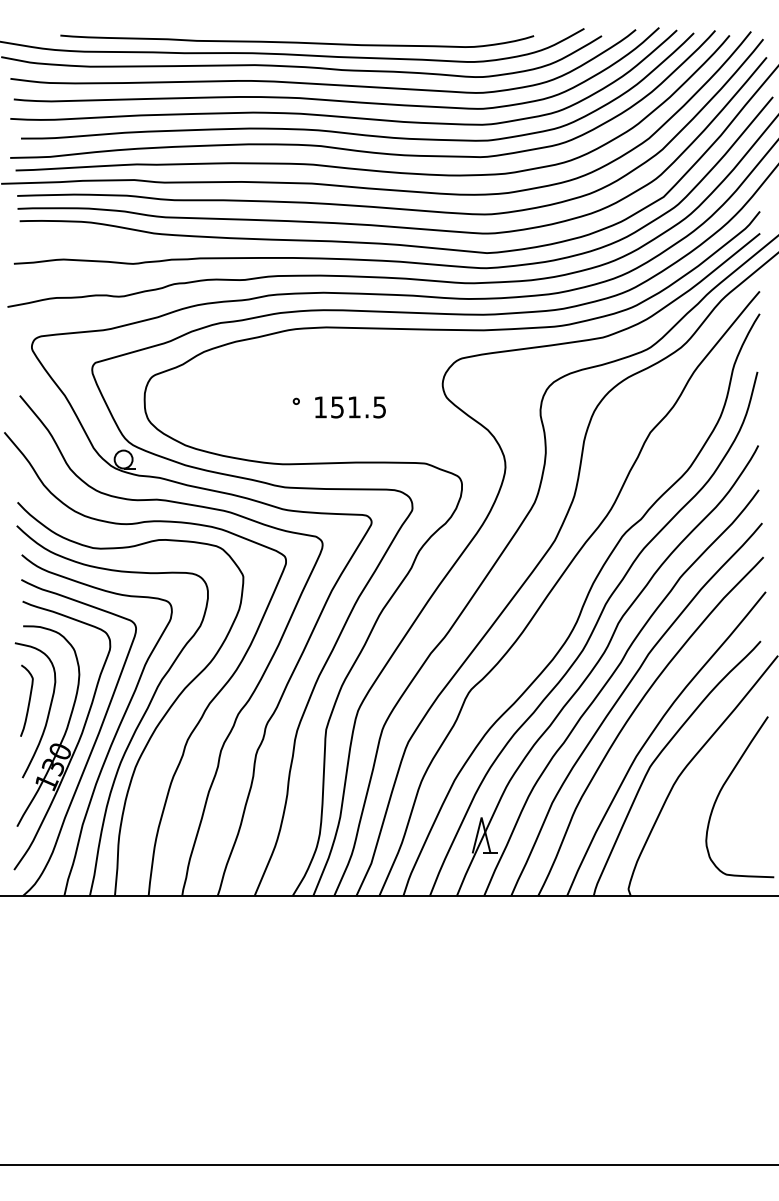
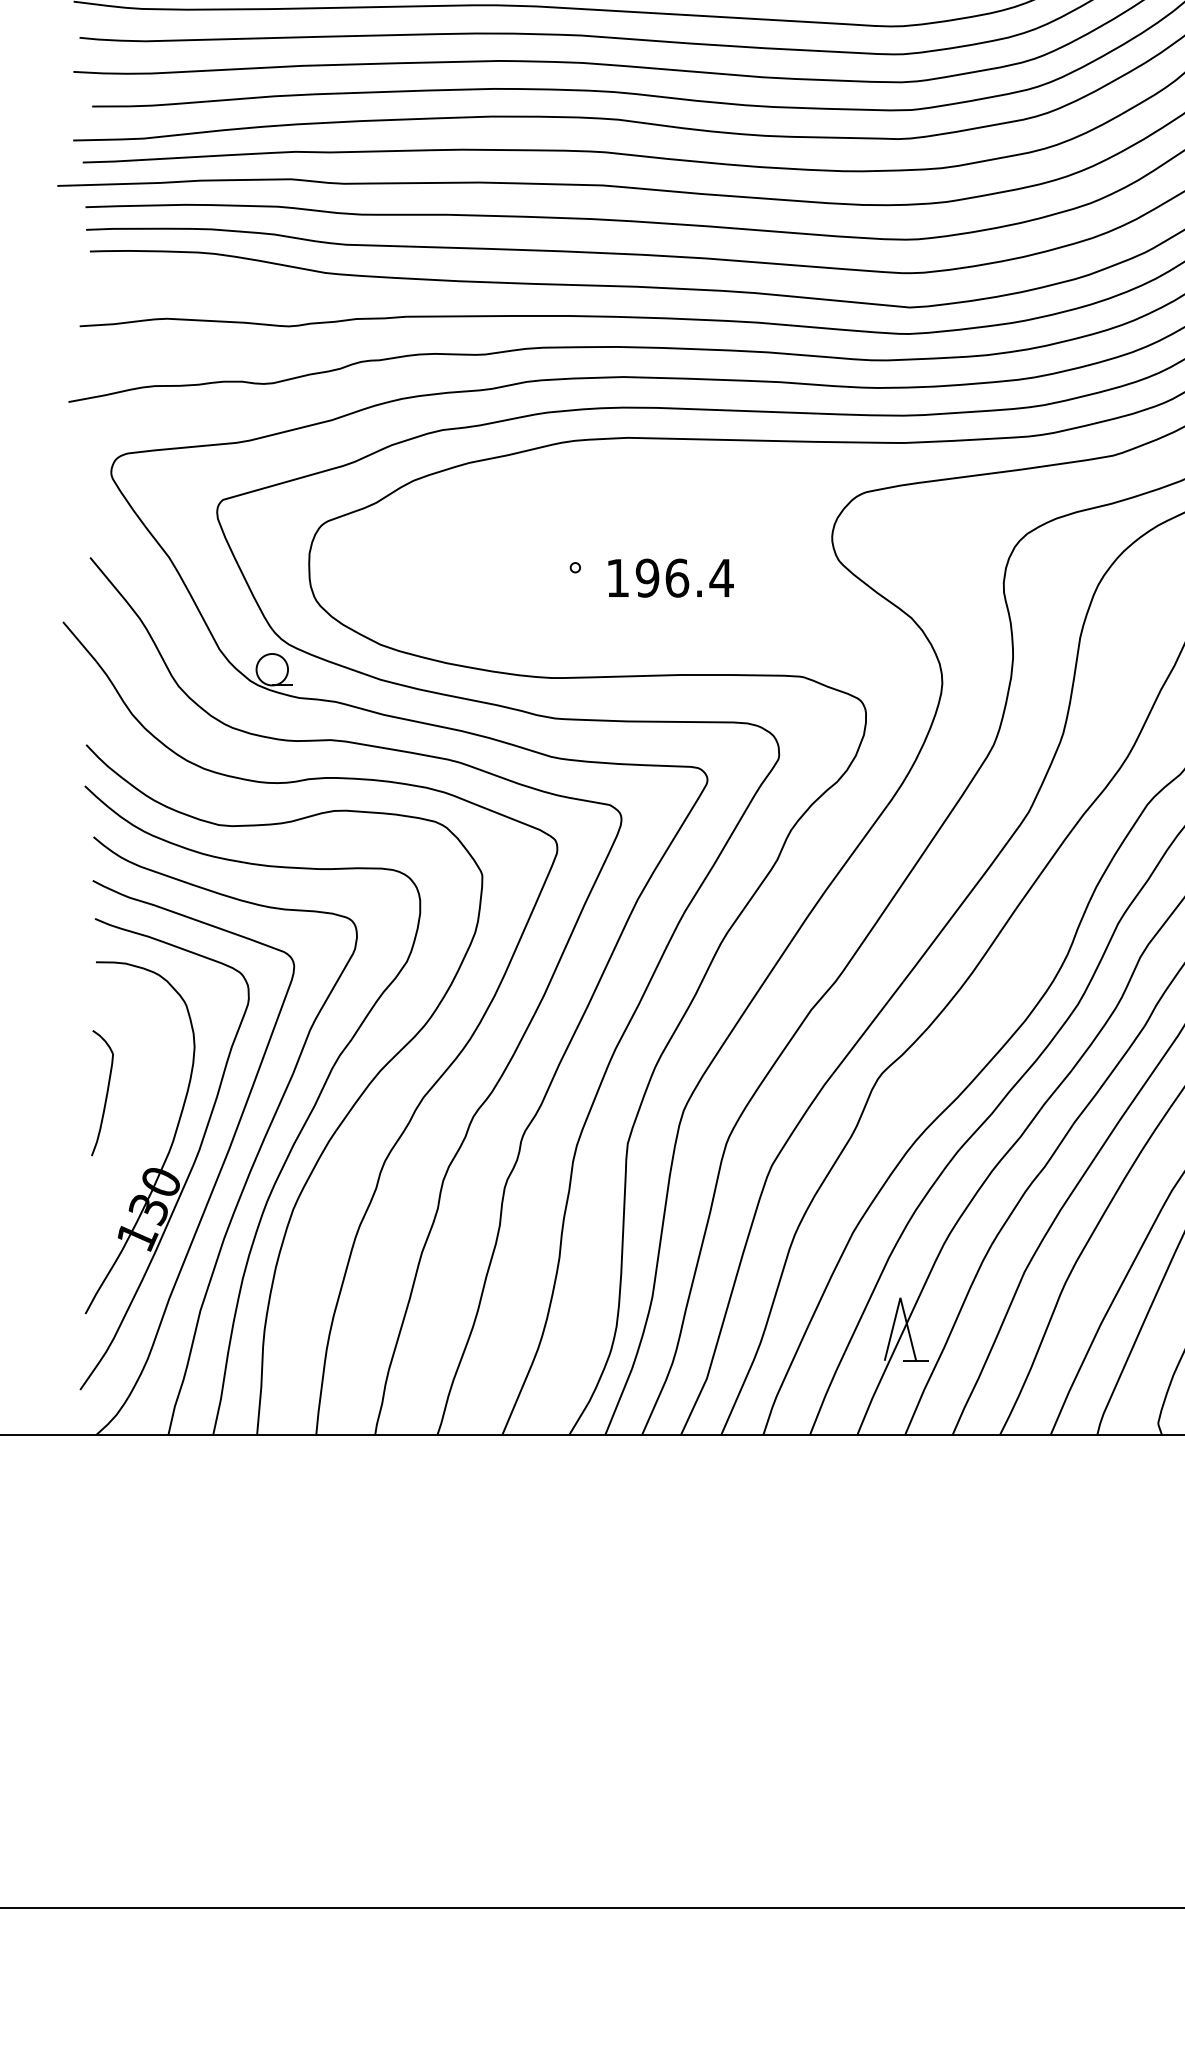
text: (358, 407) -> (684, 578), 151.5 -> 196.4
curve: (47, 714) -> (138, 1117), removed

